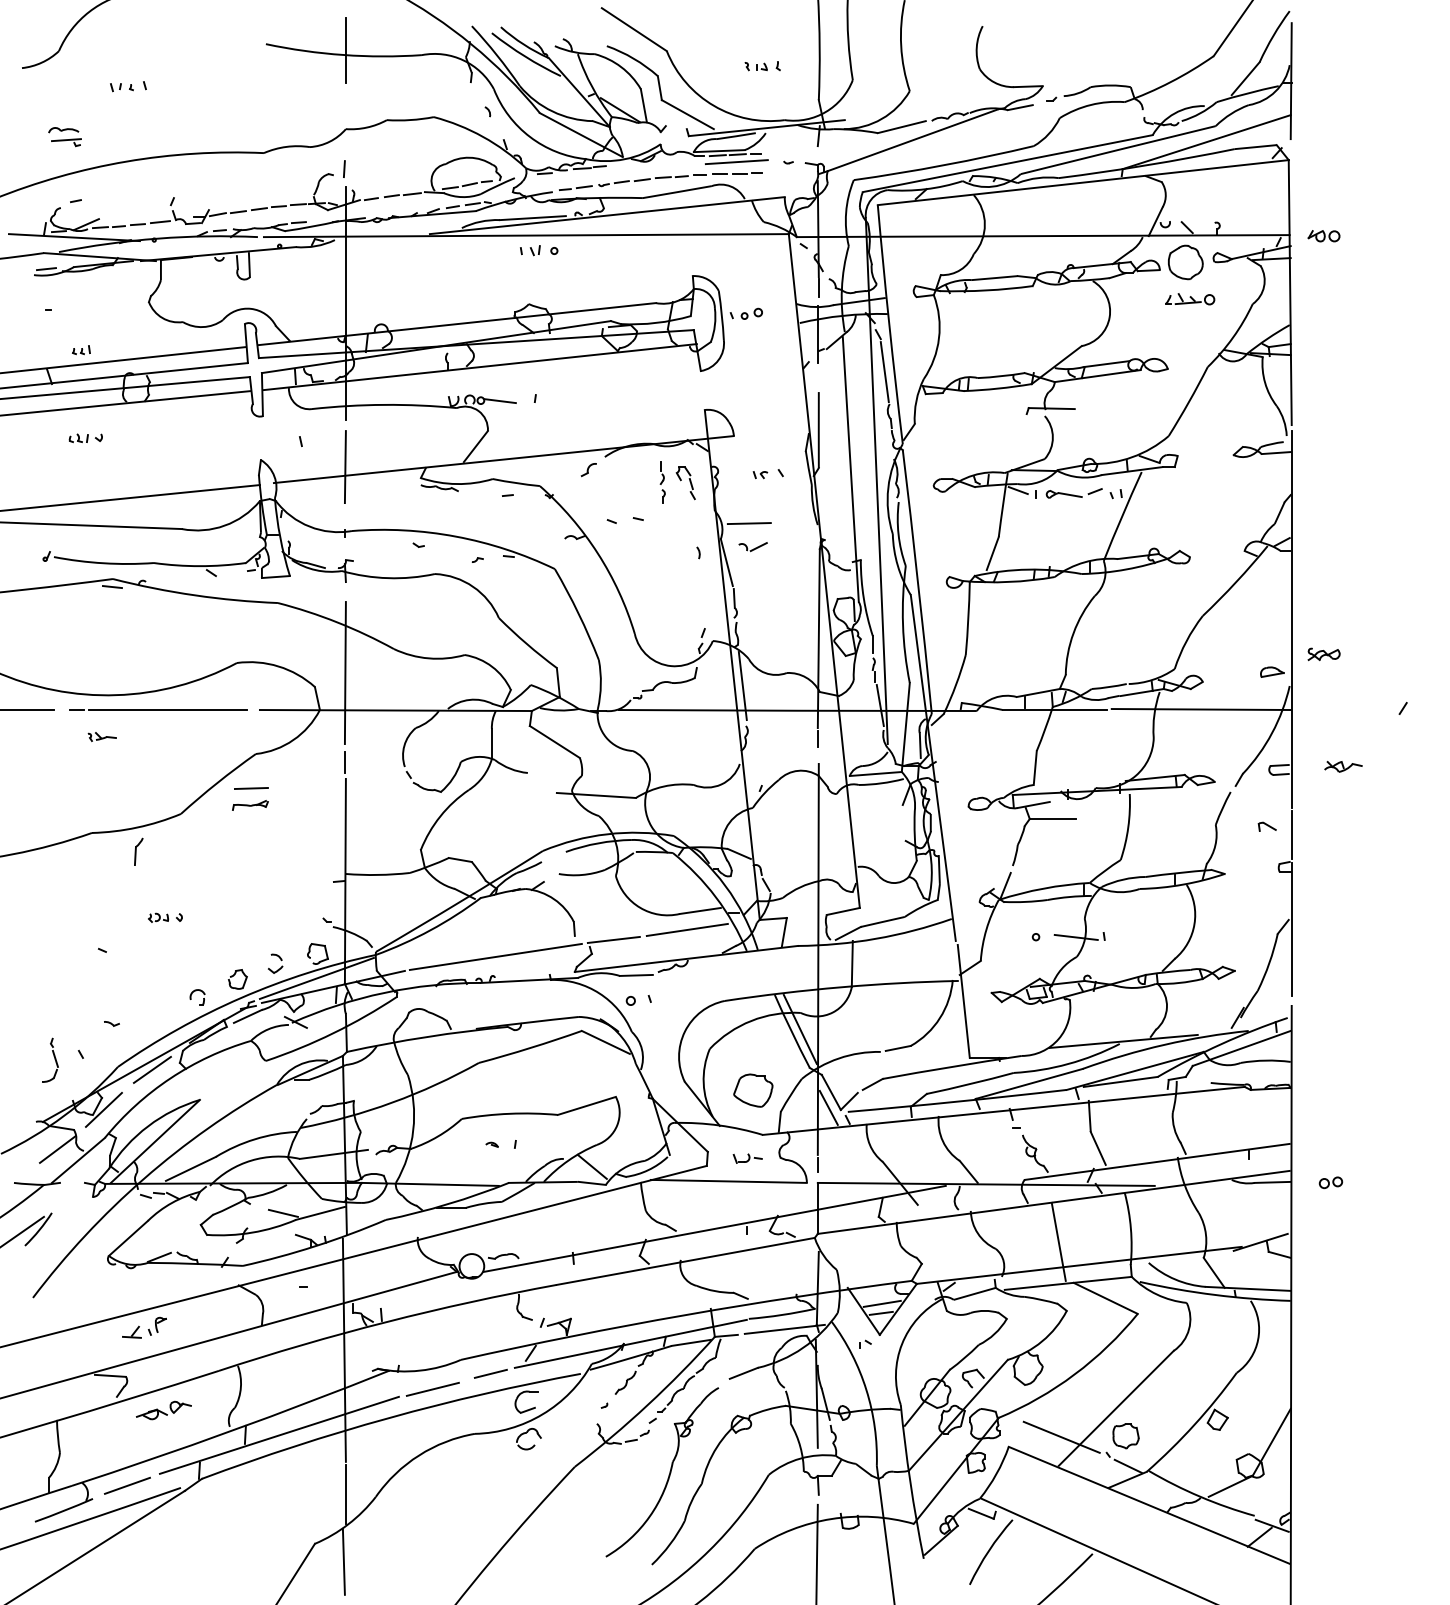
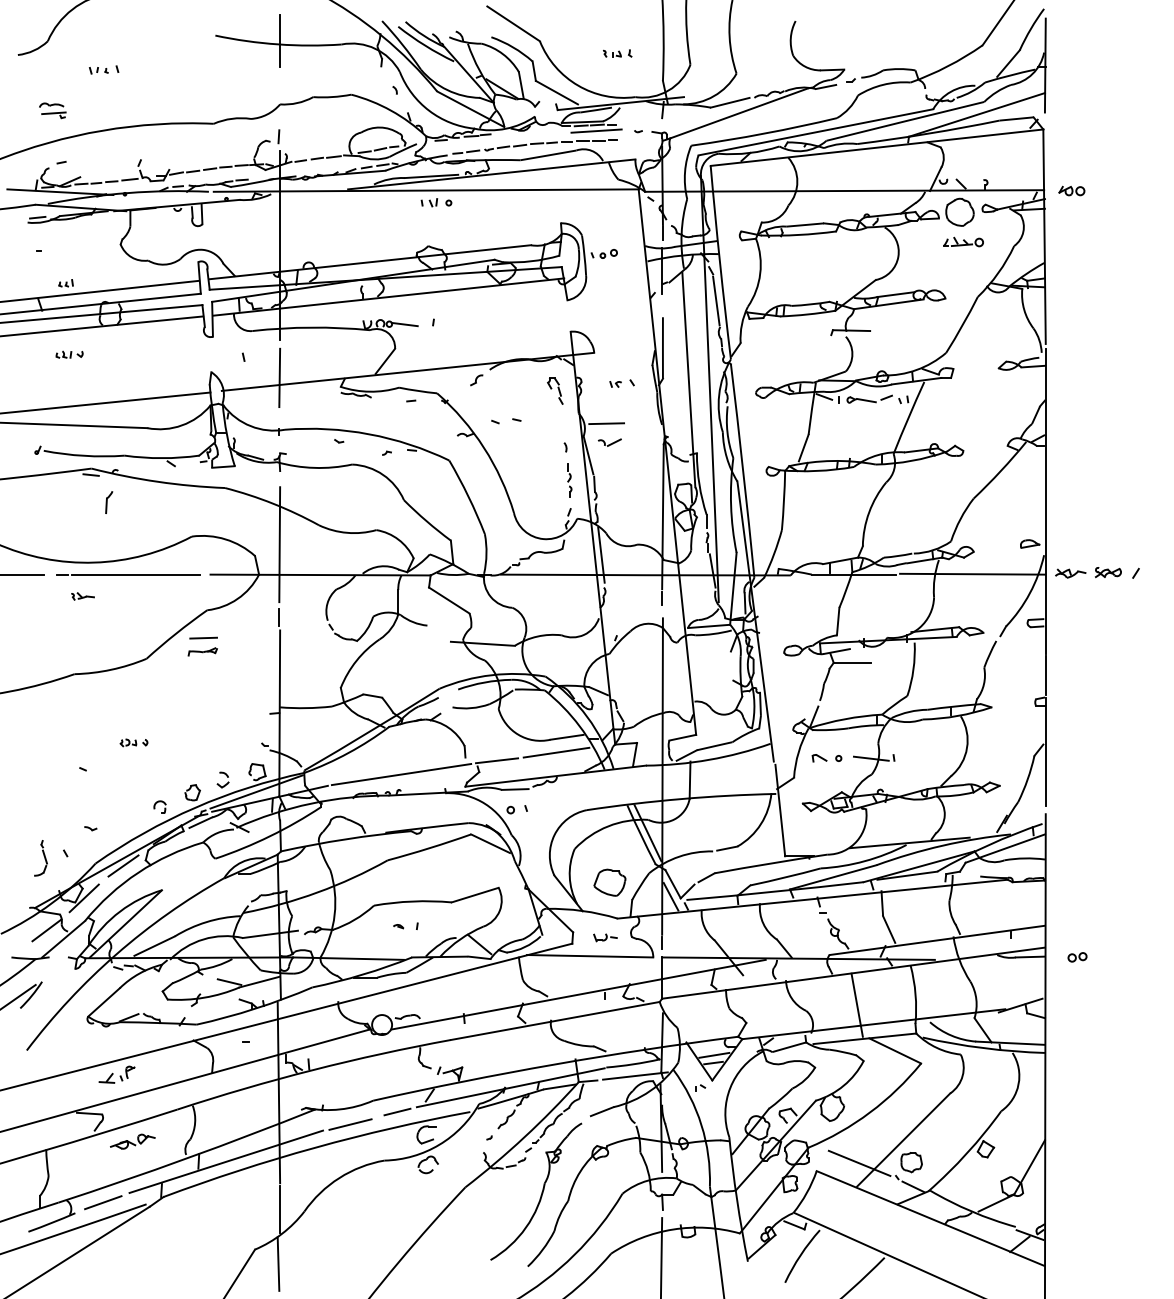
part: (662, 482) -> (569, 480), moved
part: (1323, 654) -> (1107, 572), moved
part: (1343, 766) -> (1070, 573), moved
part: (1266, 826) -> (818, 757), moved
part: (138, 851) -> (108, 502), moved

